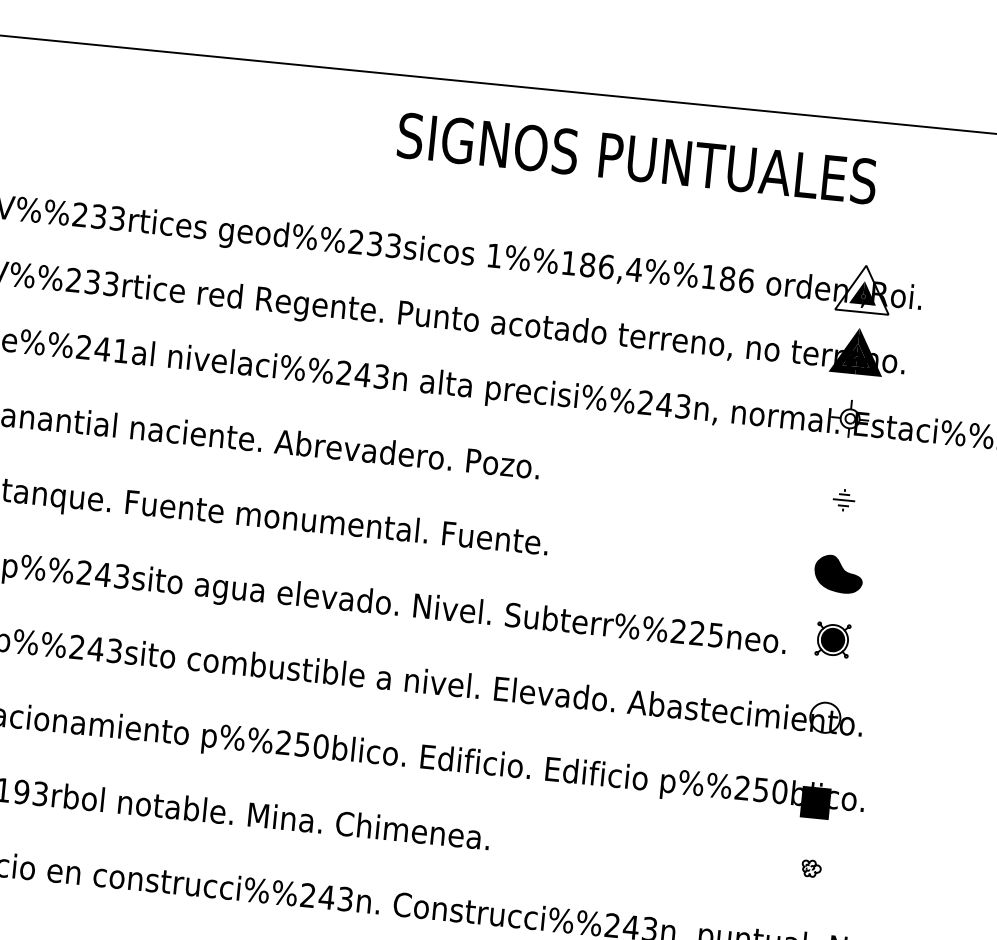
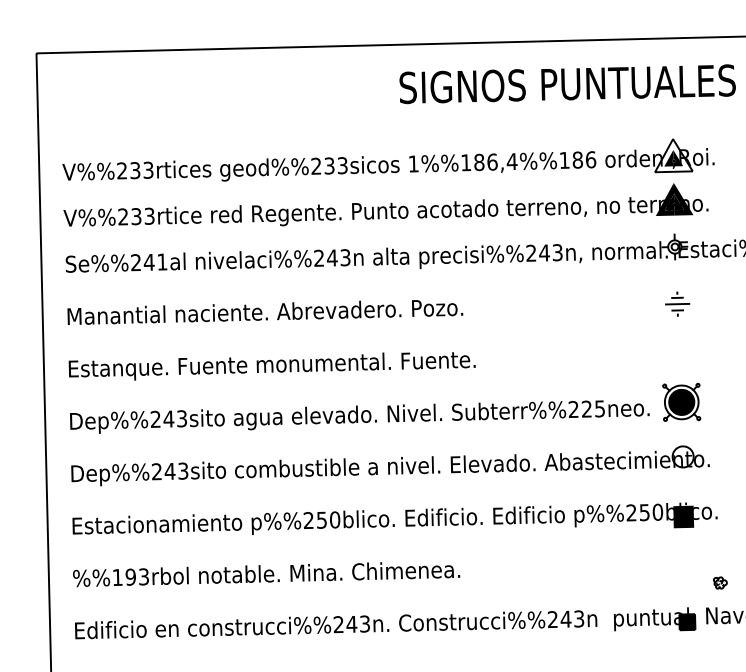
text: (636, 158) -> (567, 84), moved
part: (844, 499) -> (677, 303), size x1.6
part: (837, 574) -> (679, 356), removed
part: (832, 638) -> (681, 401), size x1.6
part: (811, 867) -> (720, 582), moved

